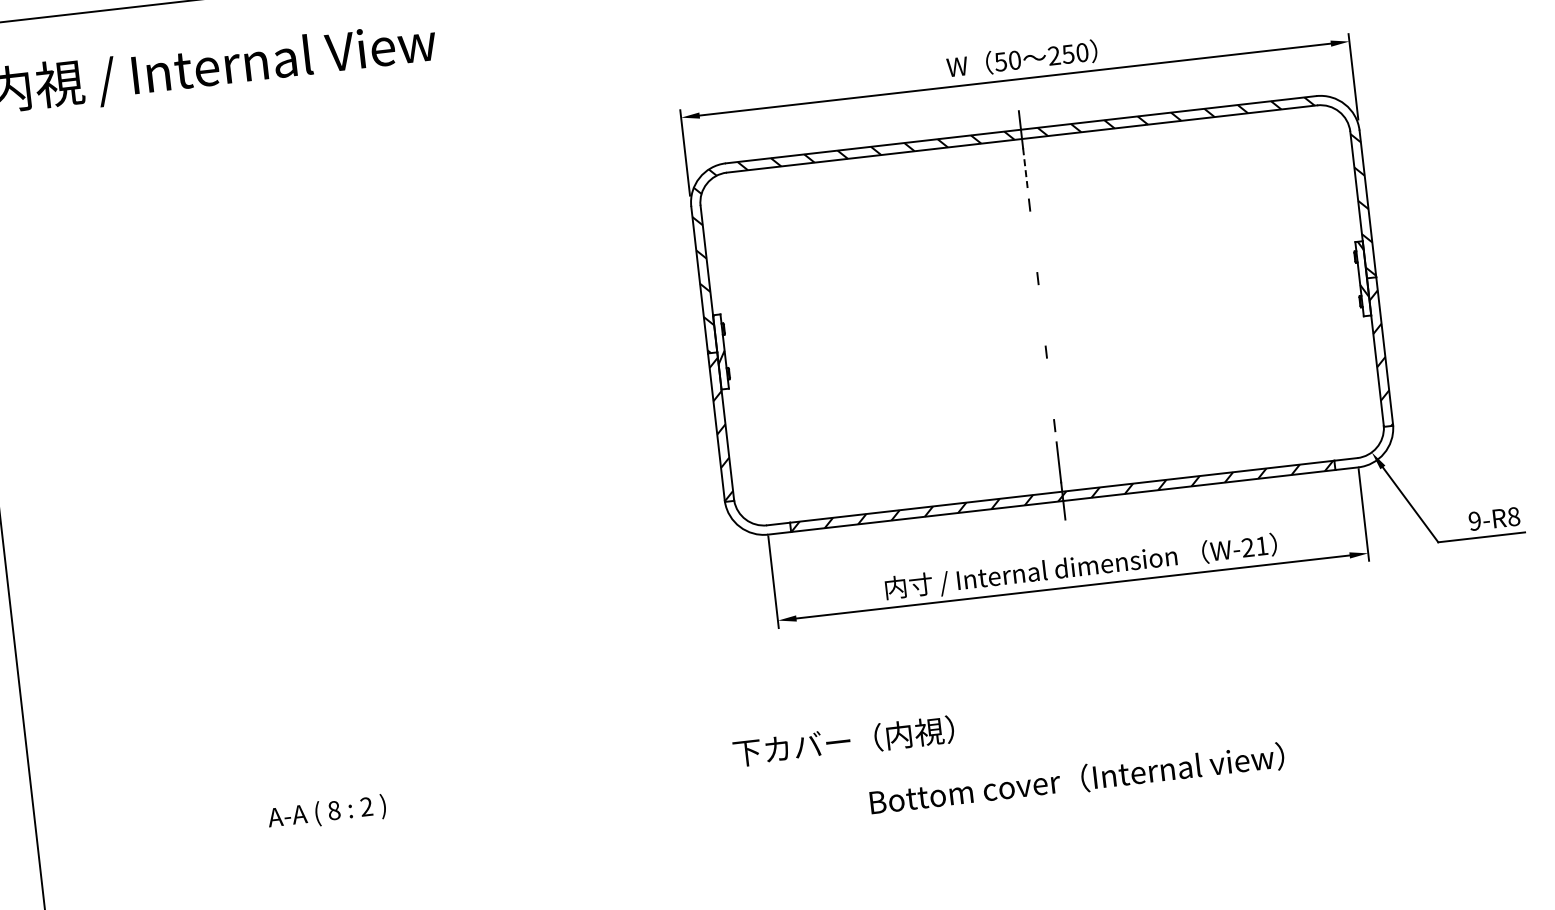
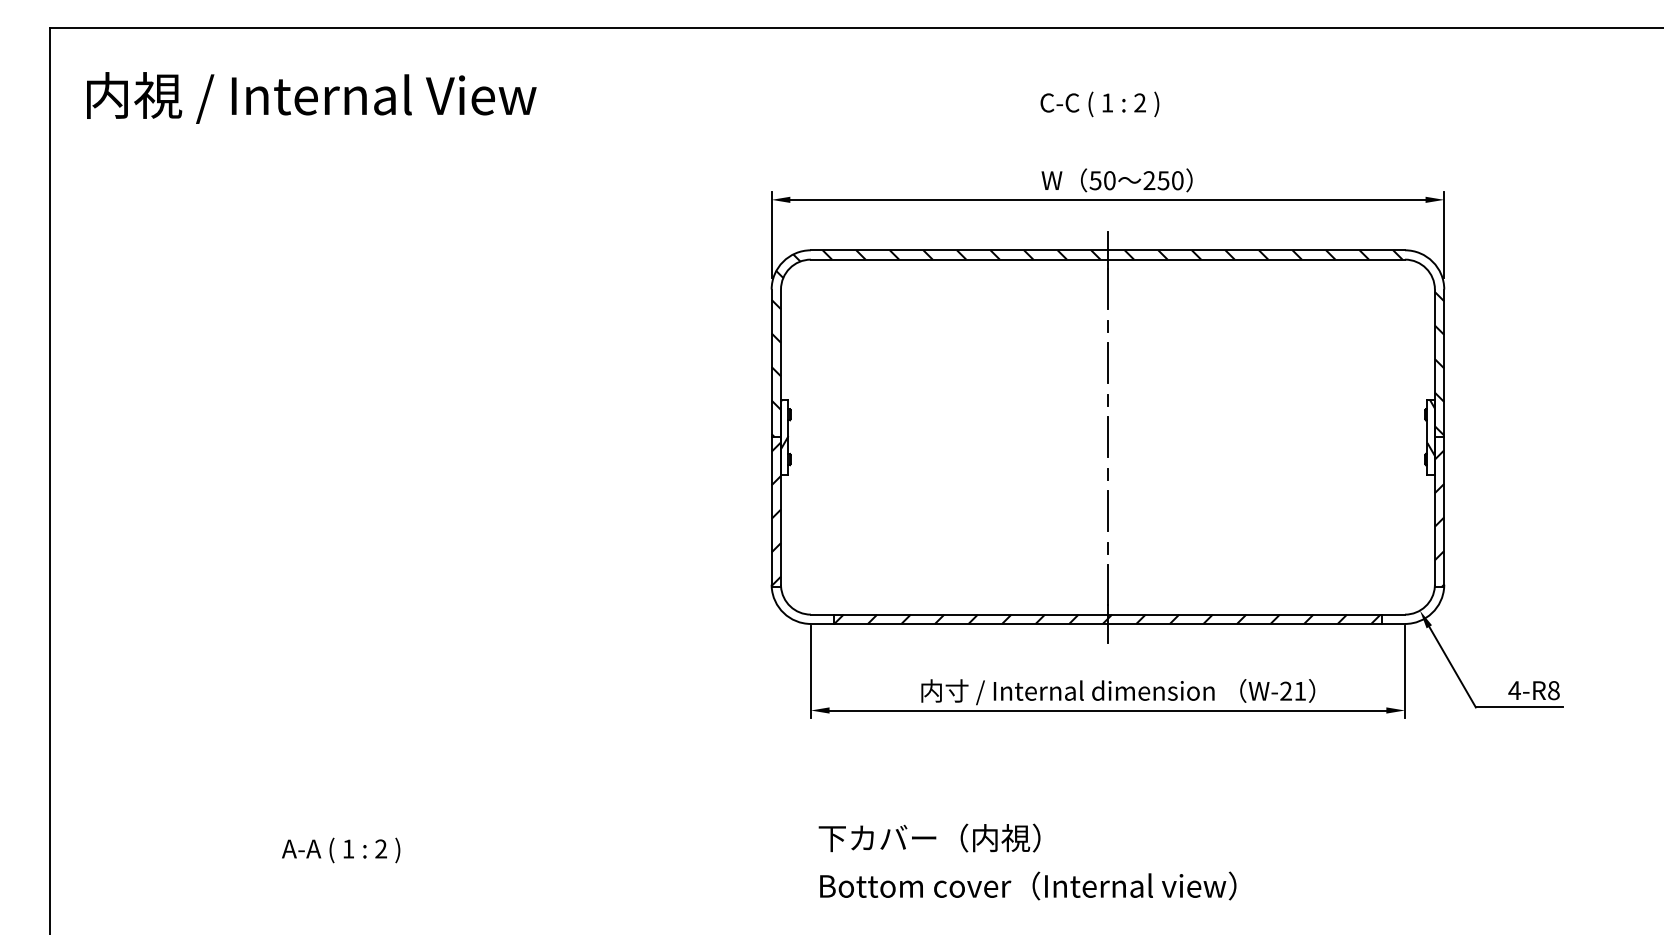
line: (1024, 168) -> (1107, 289), dashed -> solid
line: (1033, 241) -> (1107, 362), added
line: (1041, 314) -> (1107, 436), added
line: (1049, 388) -> (1107, 510), added
text: (1474, 521) -> (1514, 690), 9-R8 -> 4-R8
text: (843, 740) -> (929, 837), moved
text: (1077, 778) -> (1028, 885), moved
text: (334, 810) -> (348, 848), 8 -> 1

